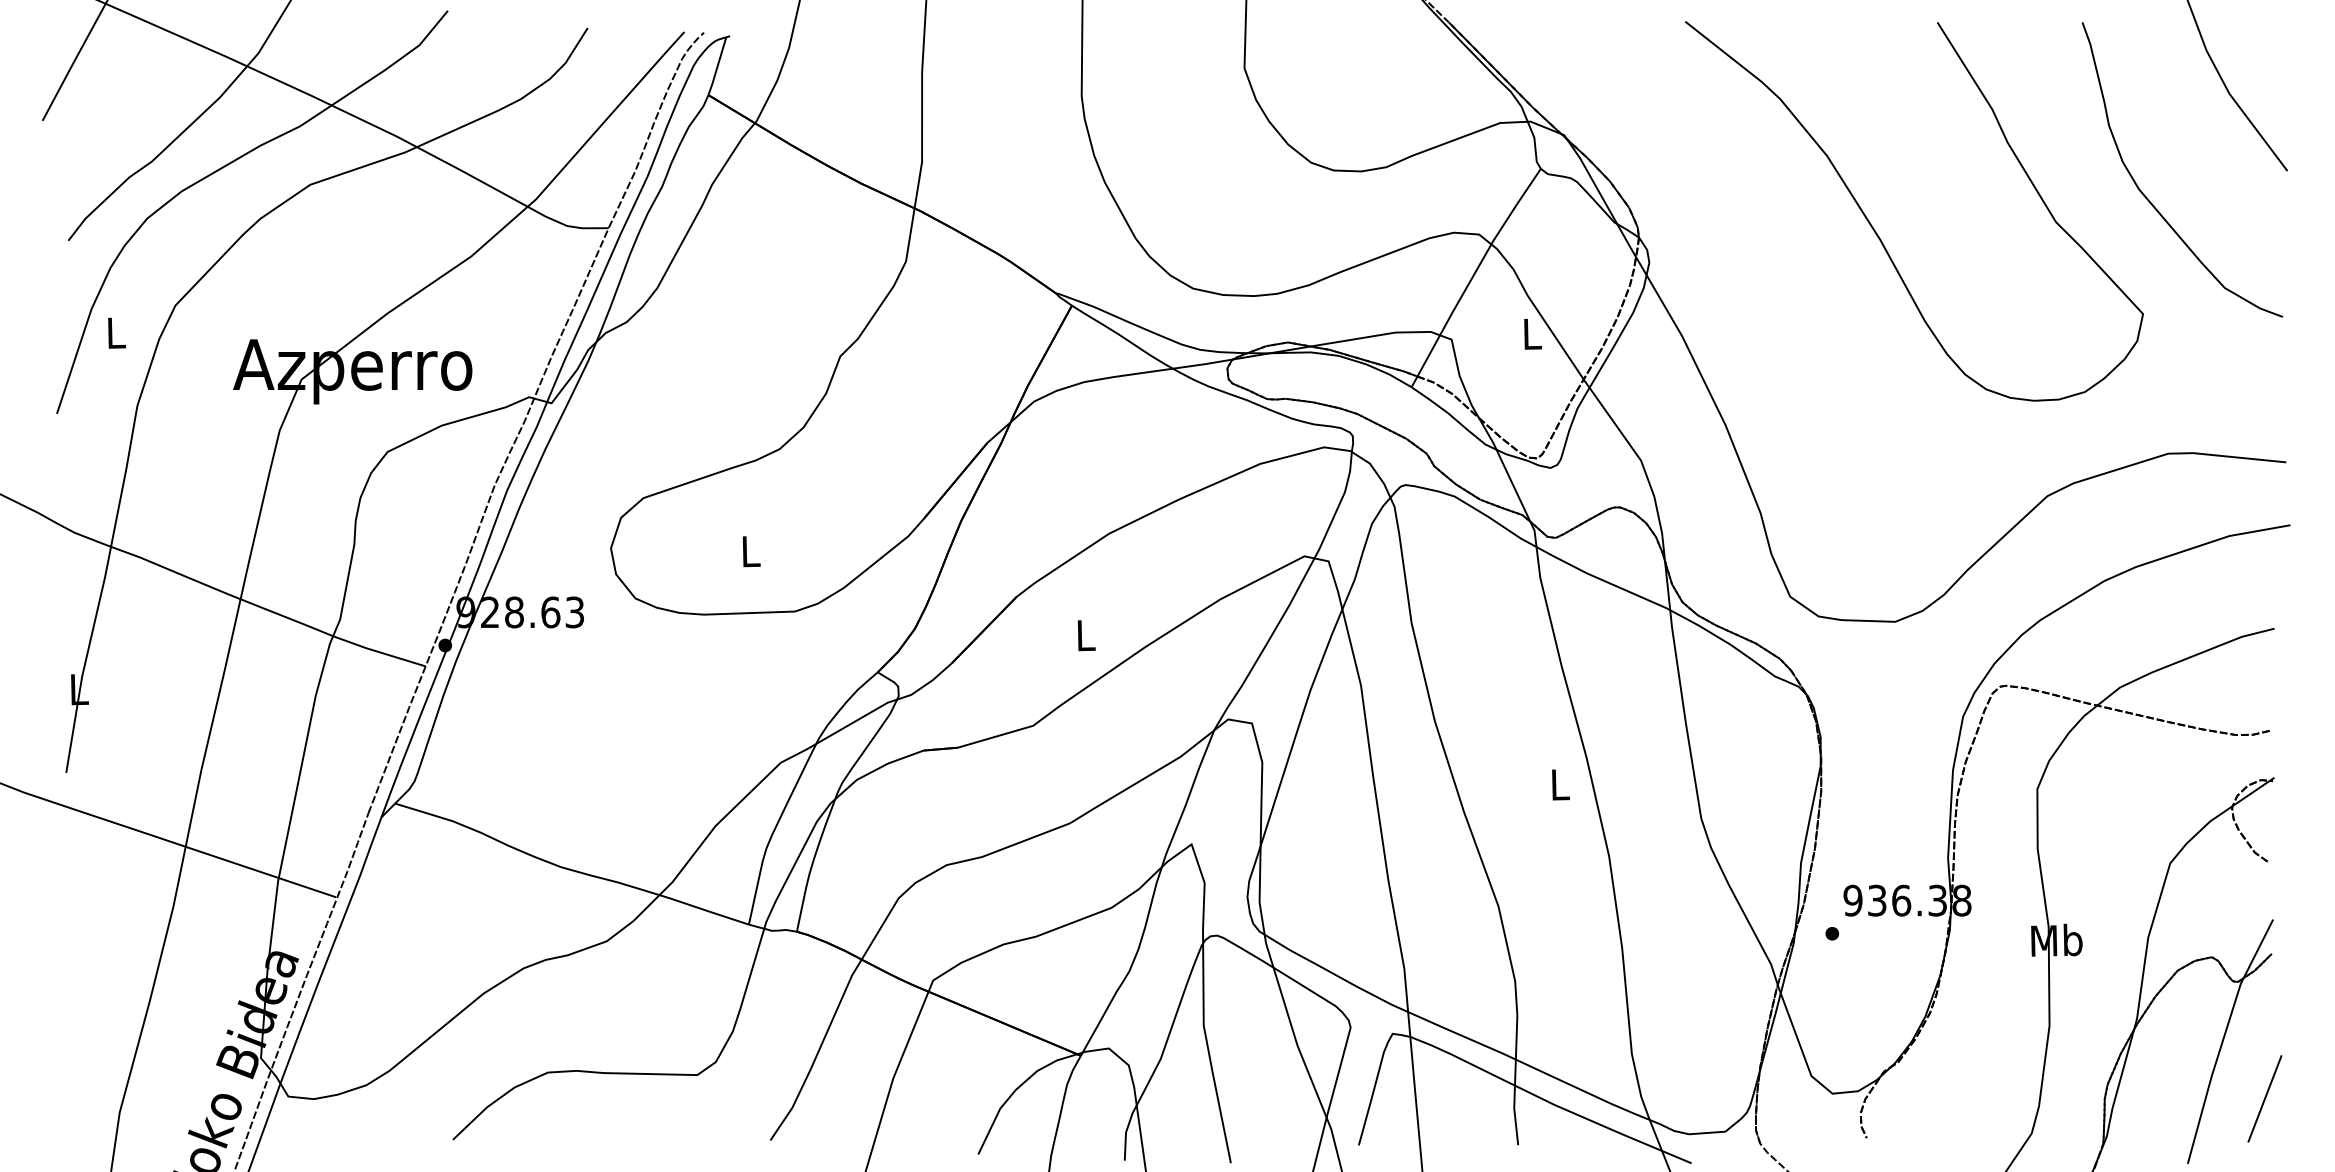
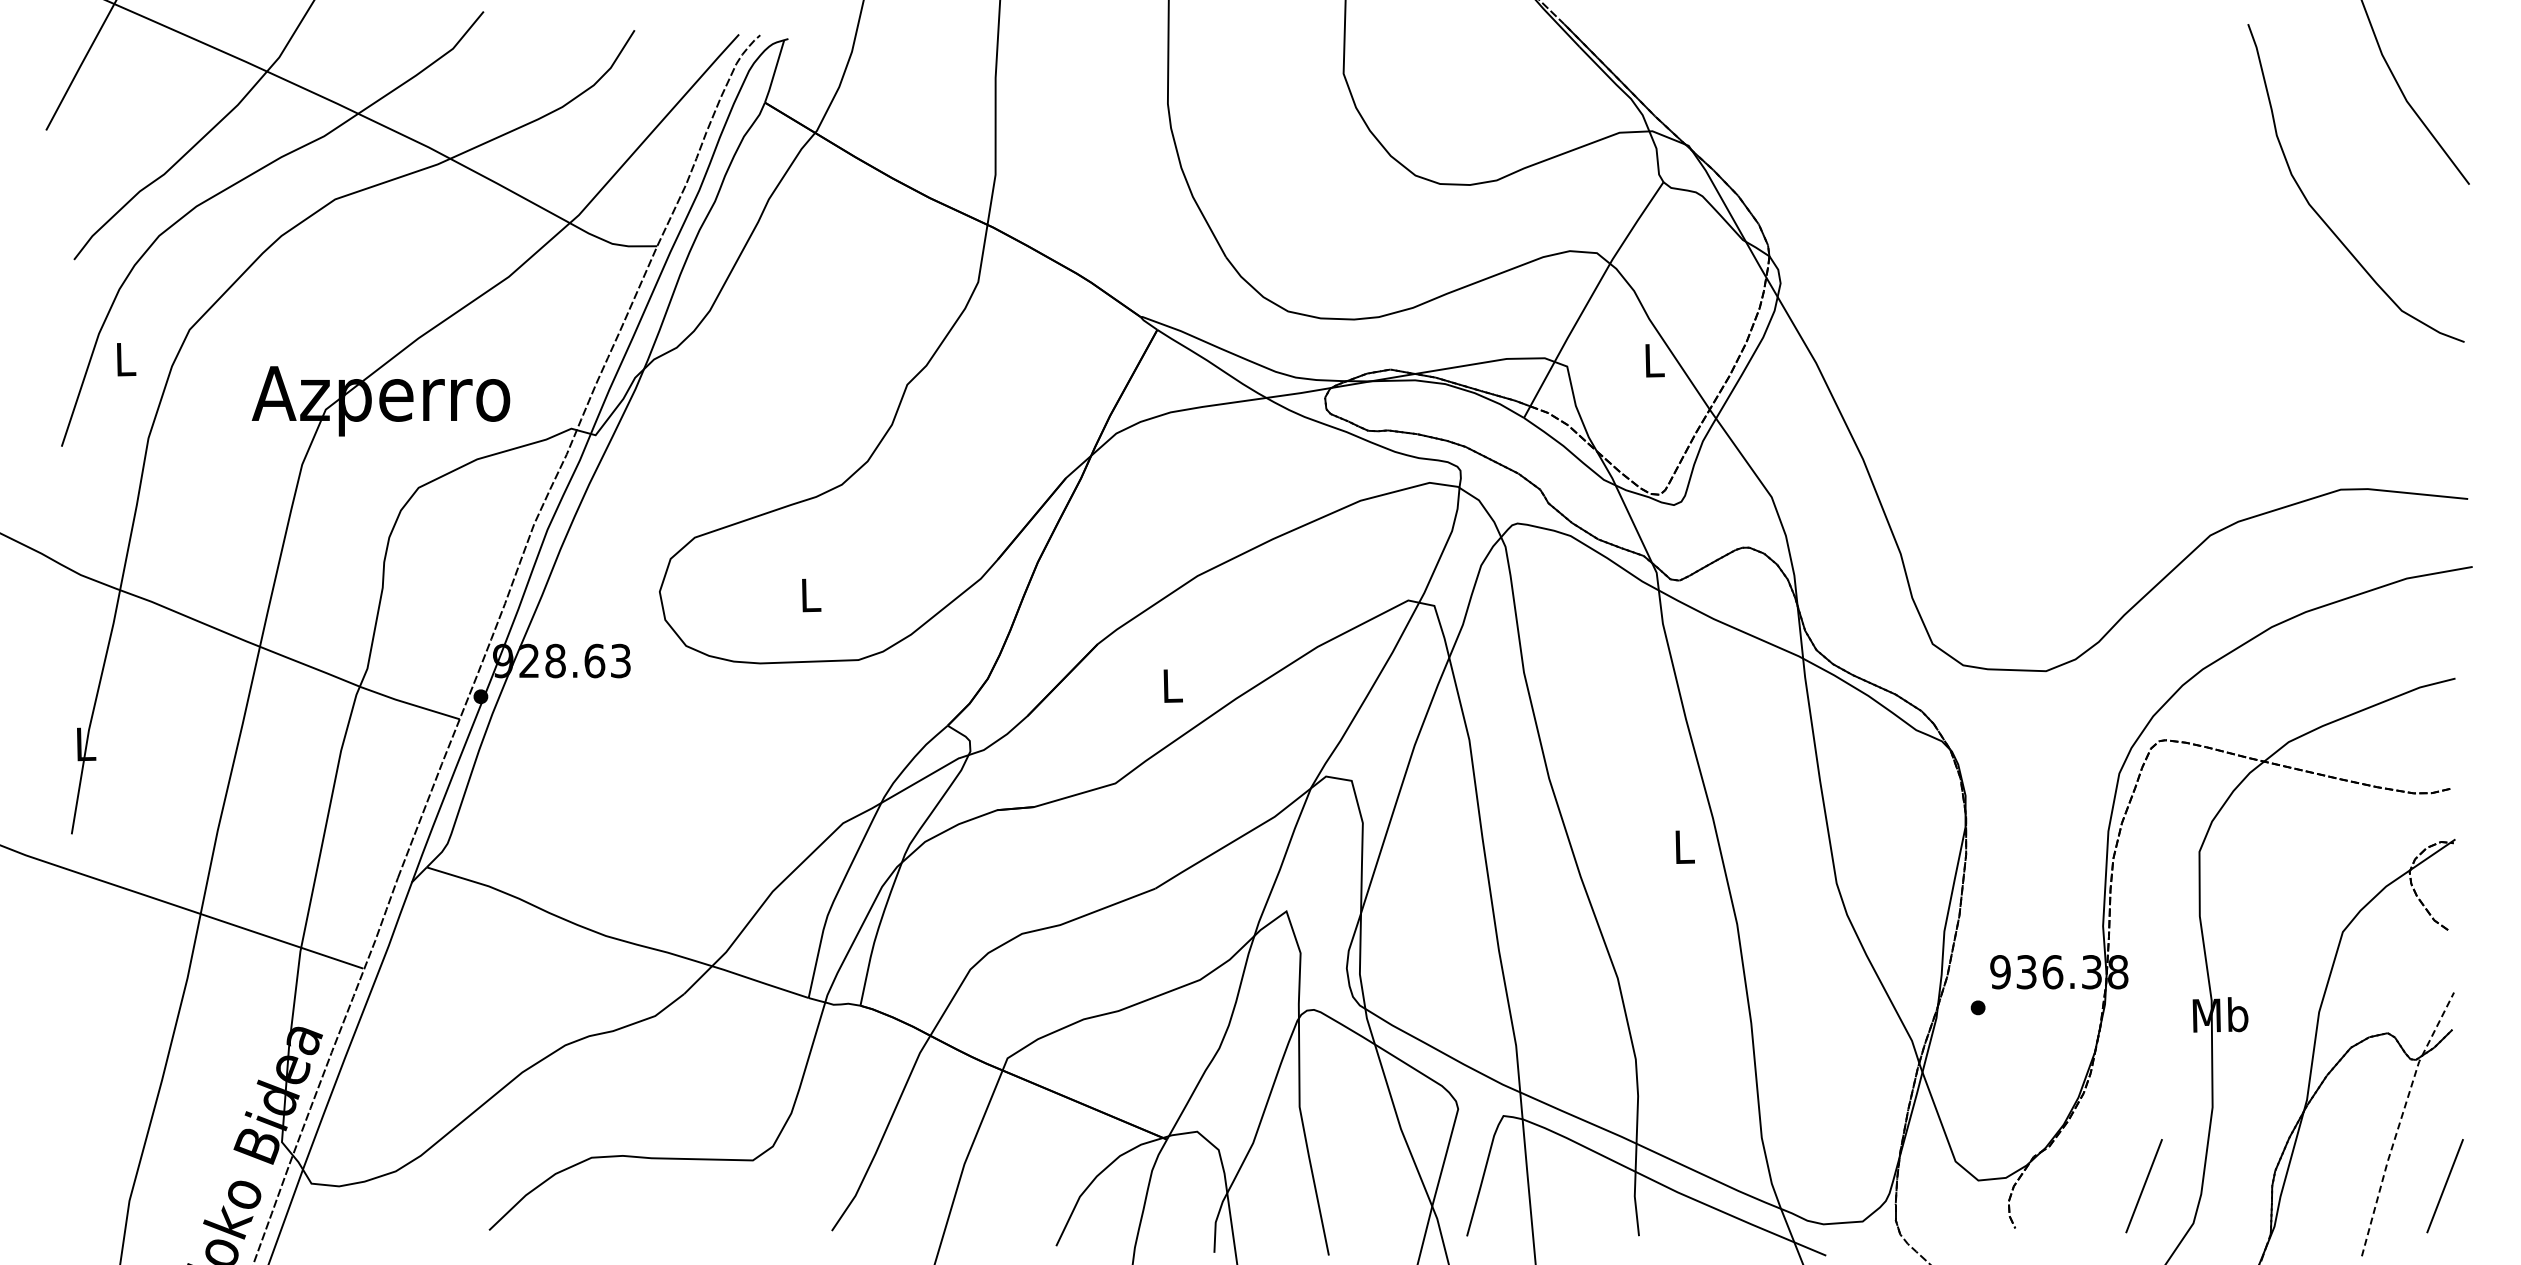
part: (1876, 231) -> (2025, 249), removed
line: (2223, 1039) -> (2400, 1121), solid -> dashed
line: (1985, 1099) -> (2143, 1186), added

